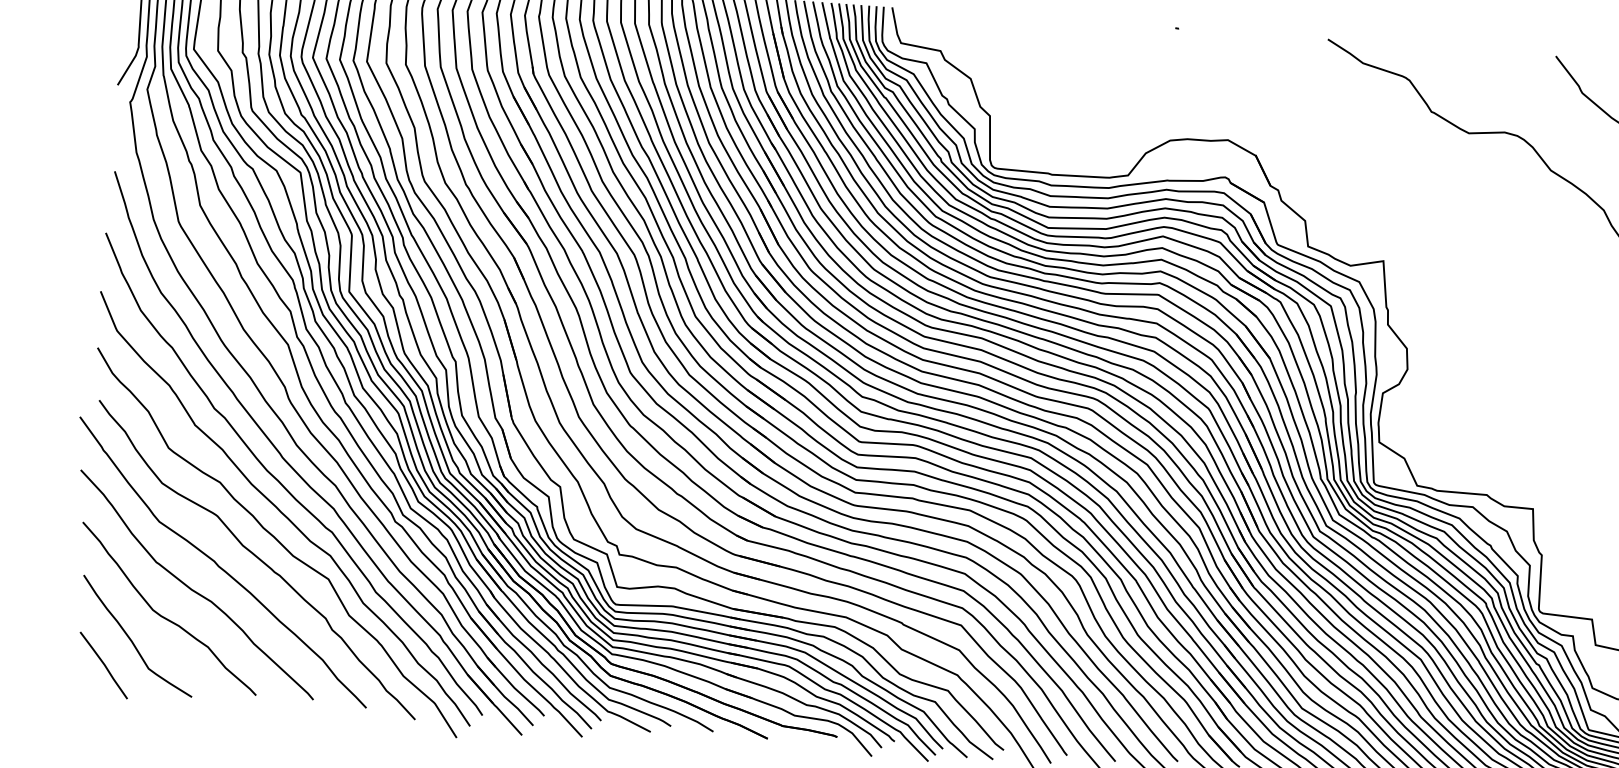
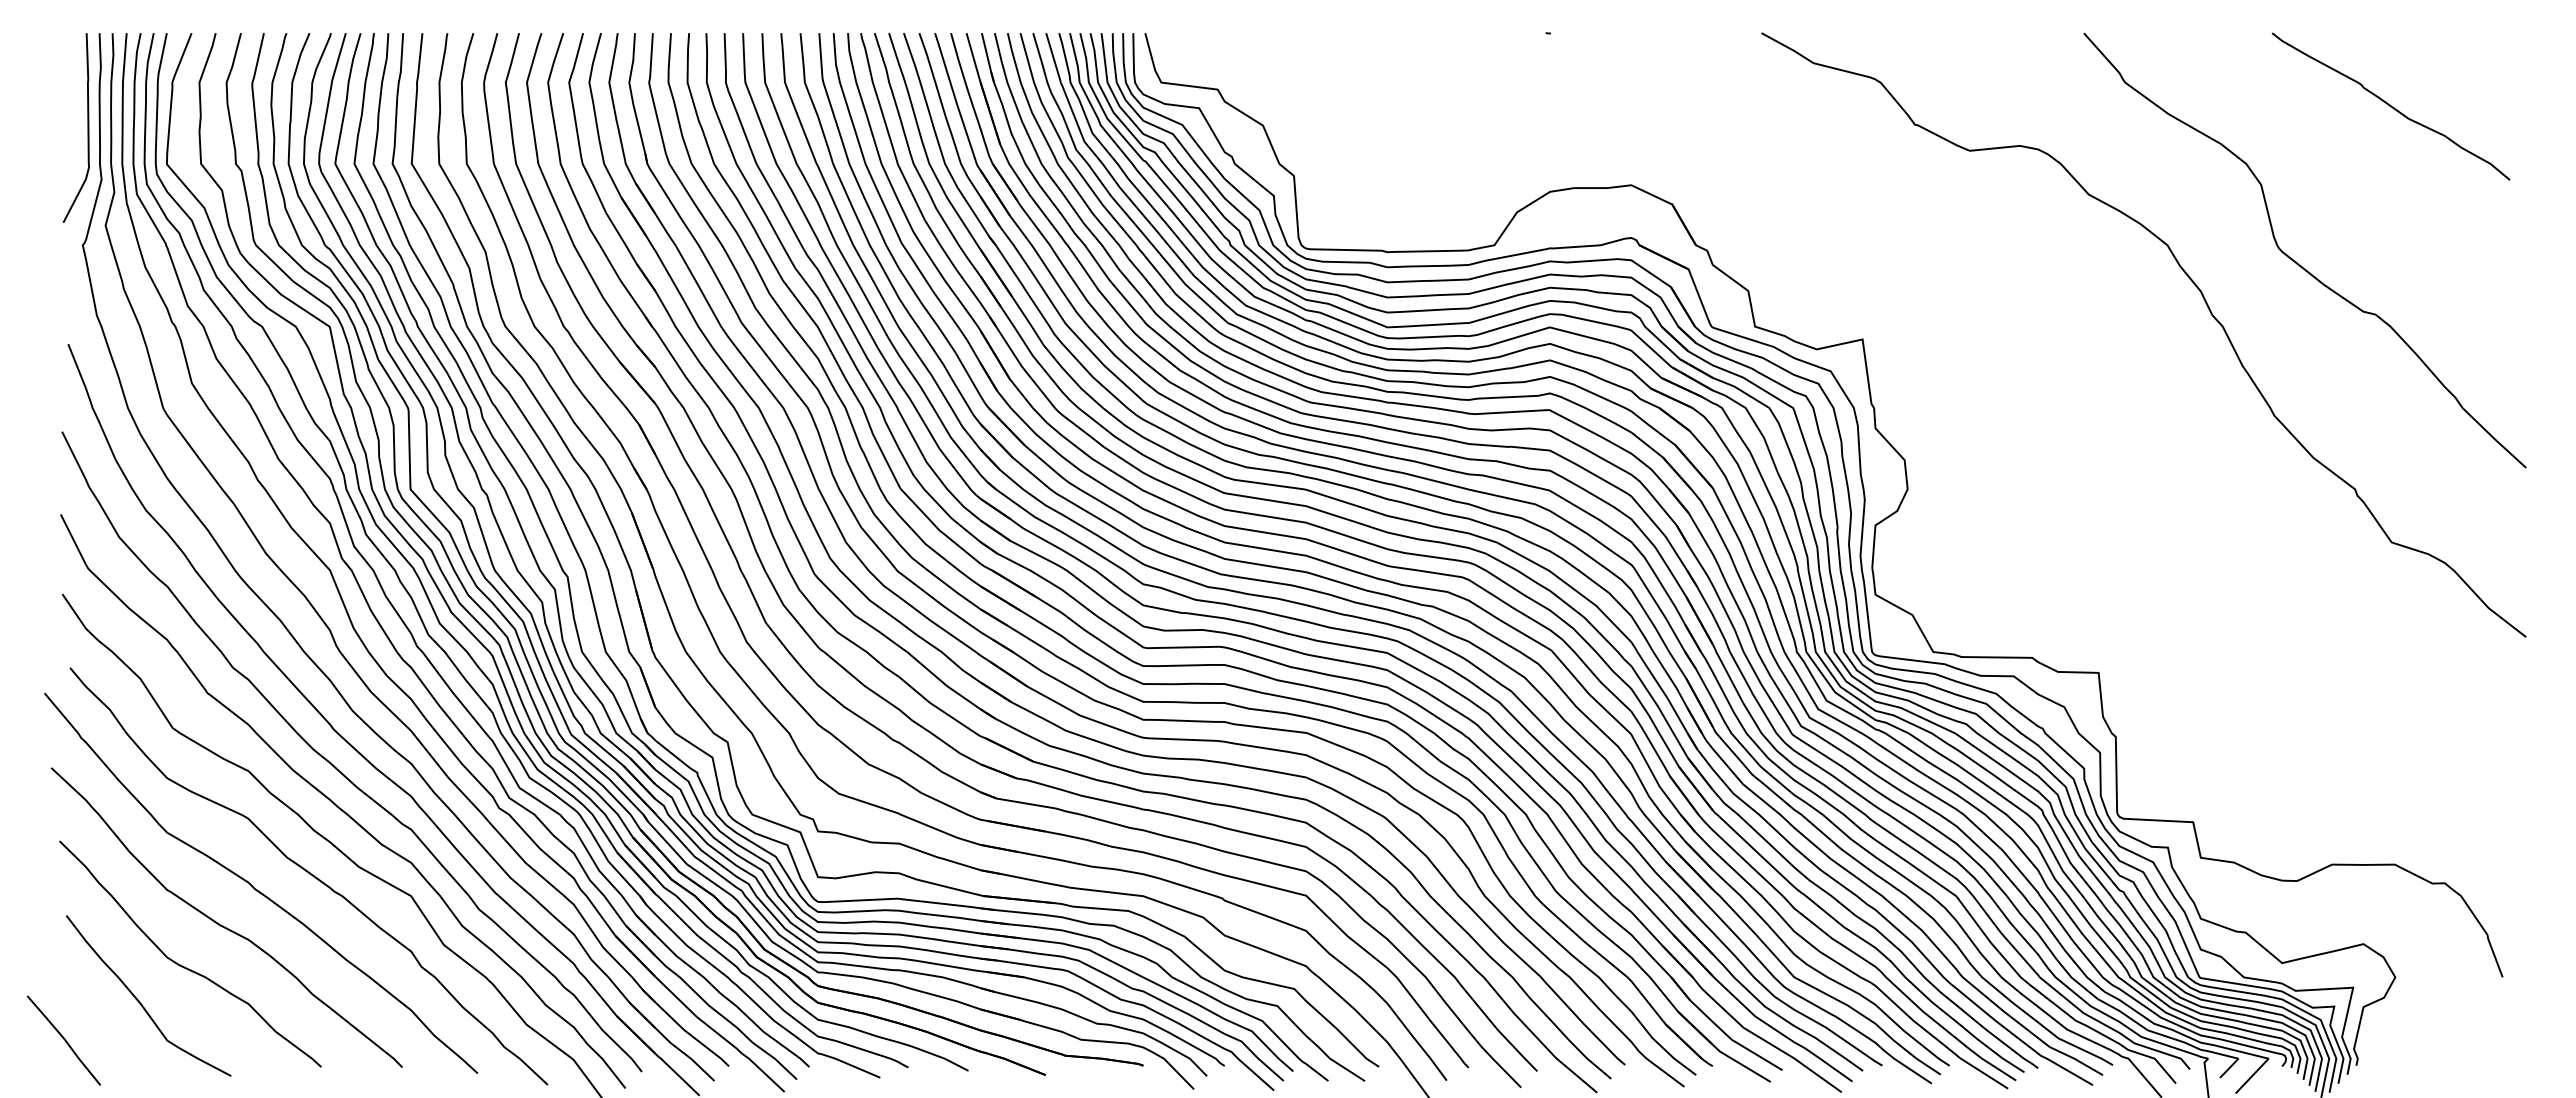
line: (103, 664) -> (63, 1039), moved

